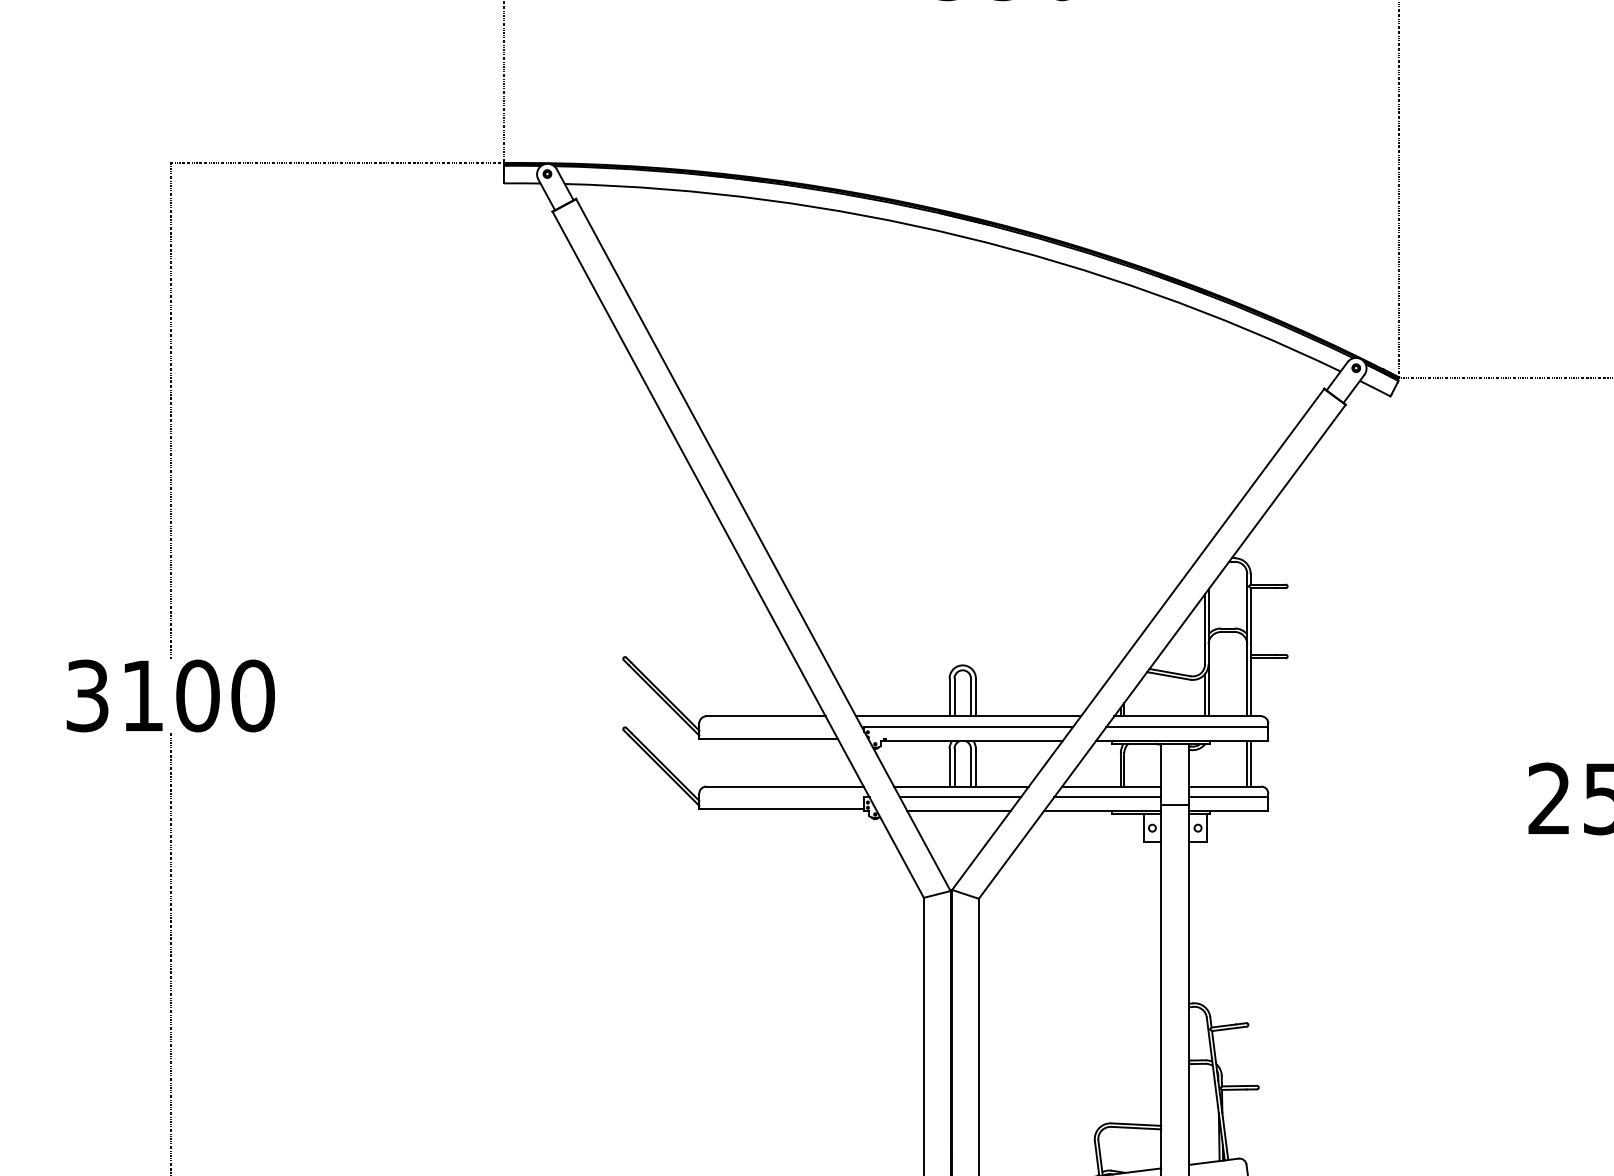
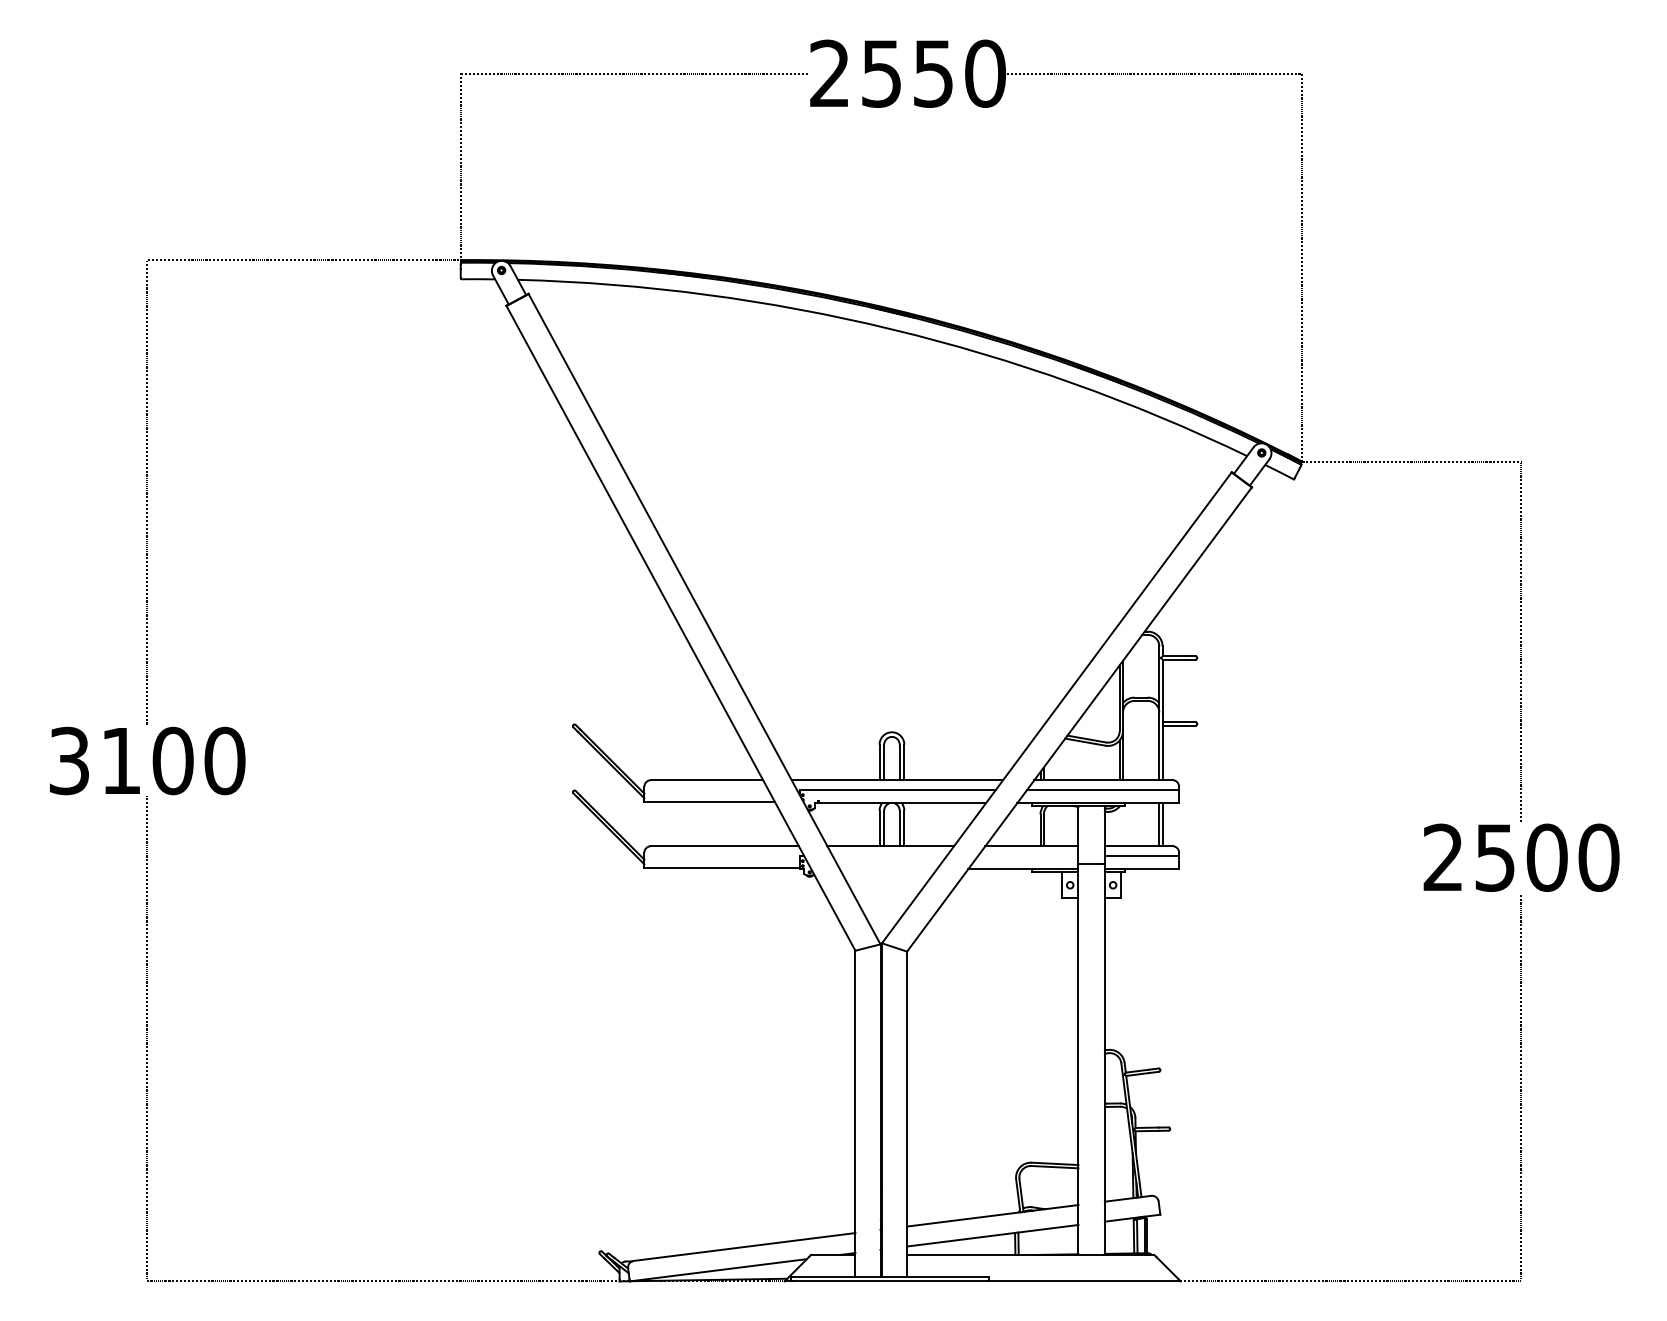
line: (960, 797) -> (889, 856), removed
line: (1106, 797) -> (1027, 856), removed
line: (959, 811) -> (888, 869), removed

